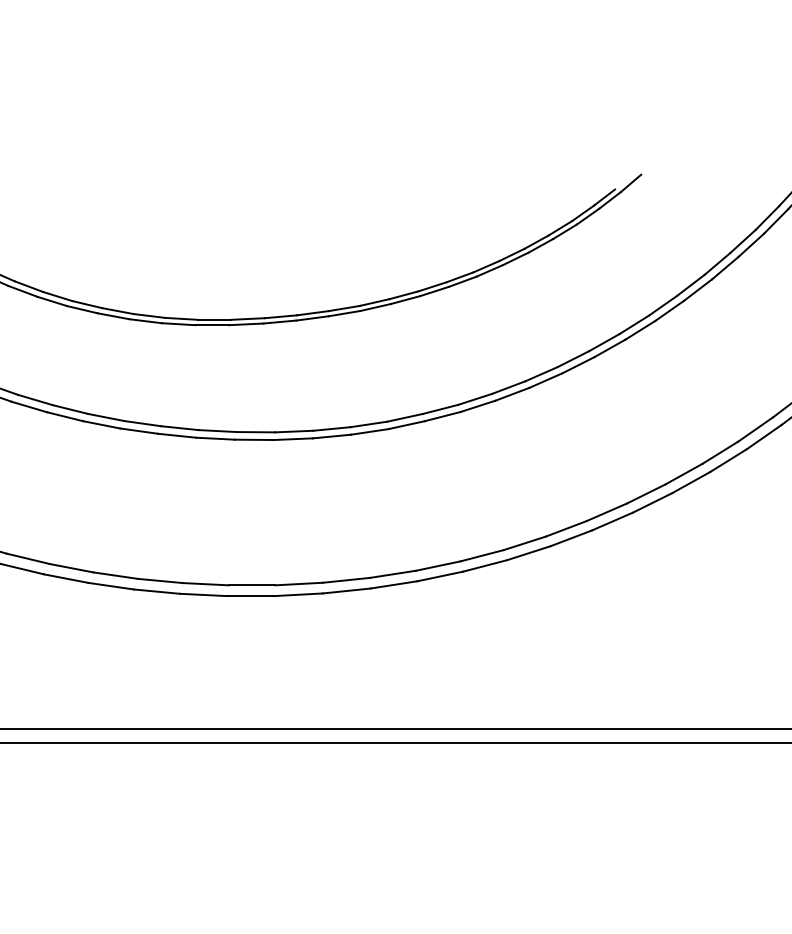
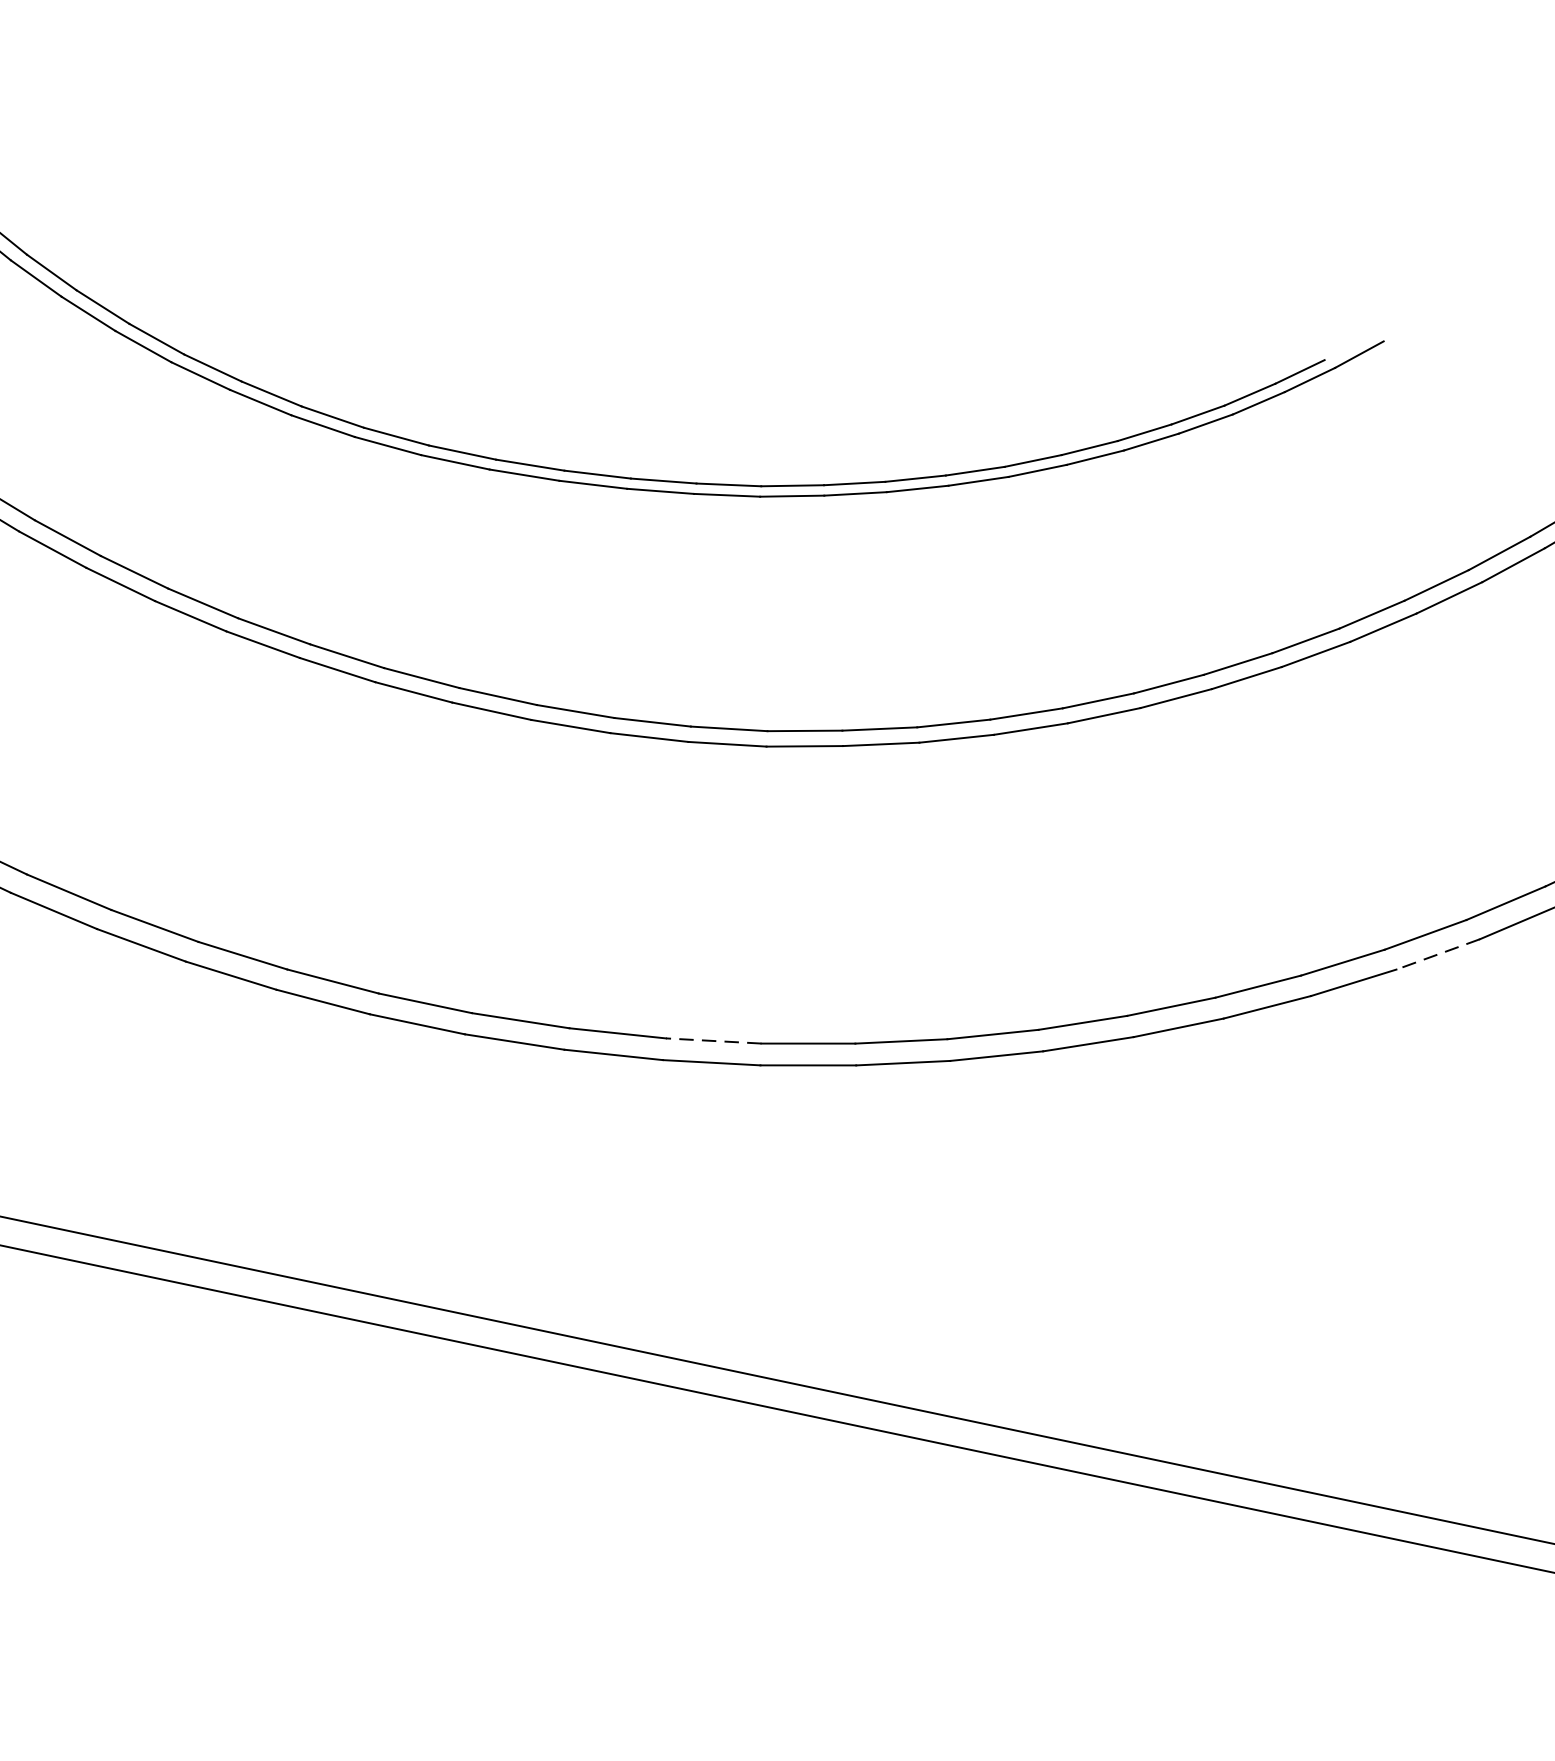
line: (728, 460) -> (1438, 954), solid -> dashed
line: (392, 574) -> (712, 1041), solid -> dashed

